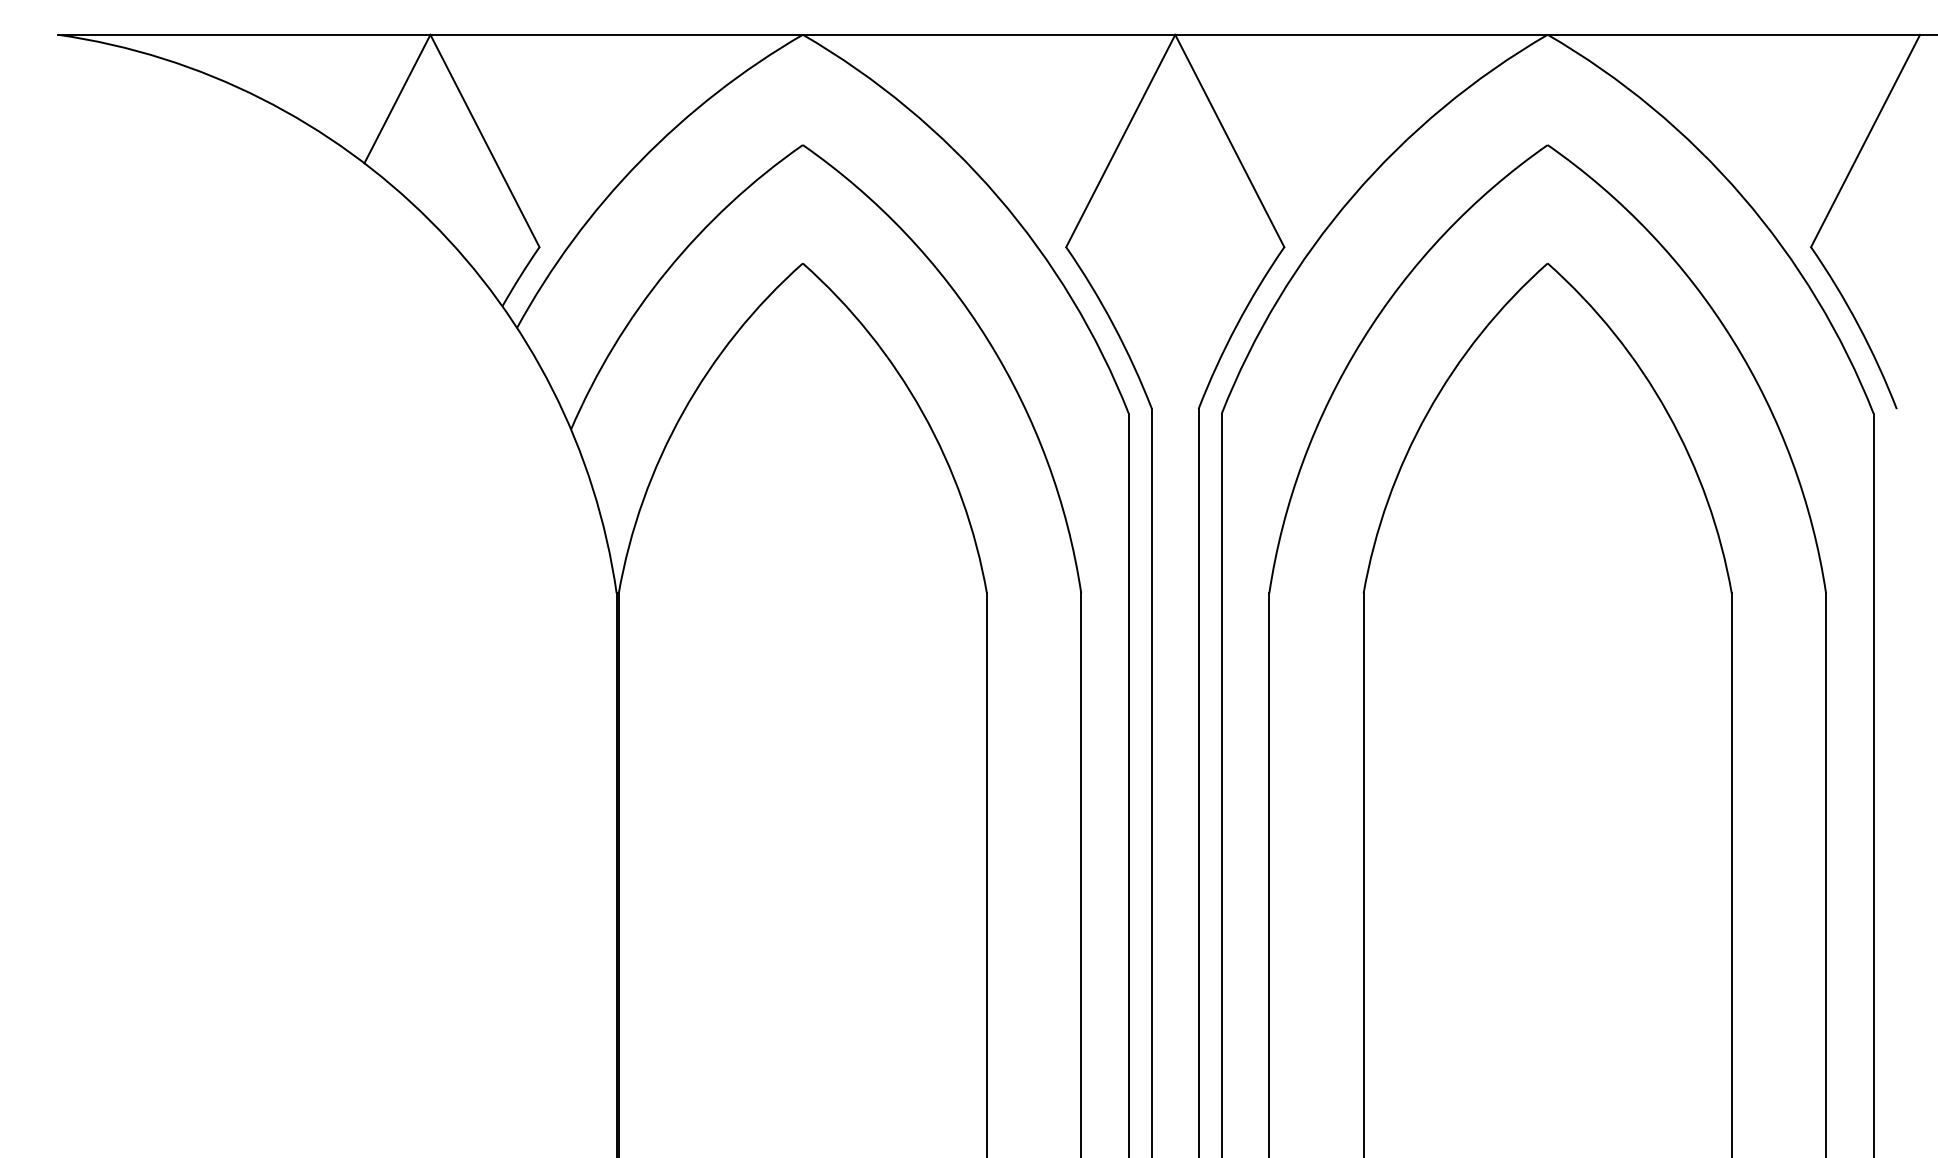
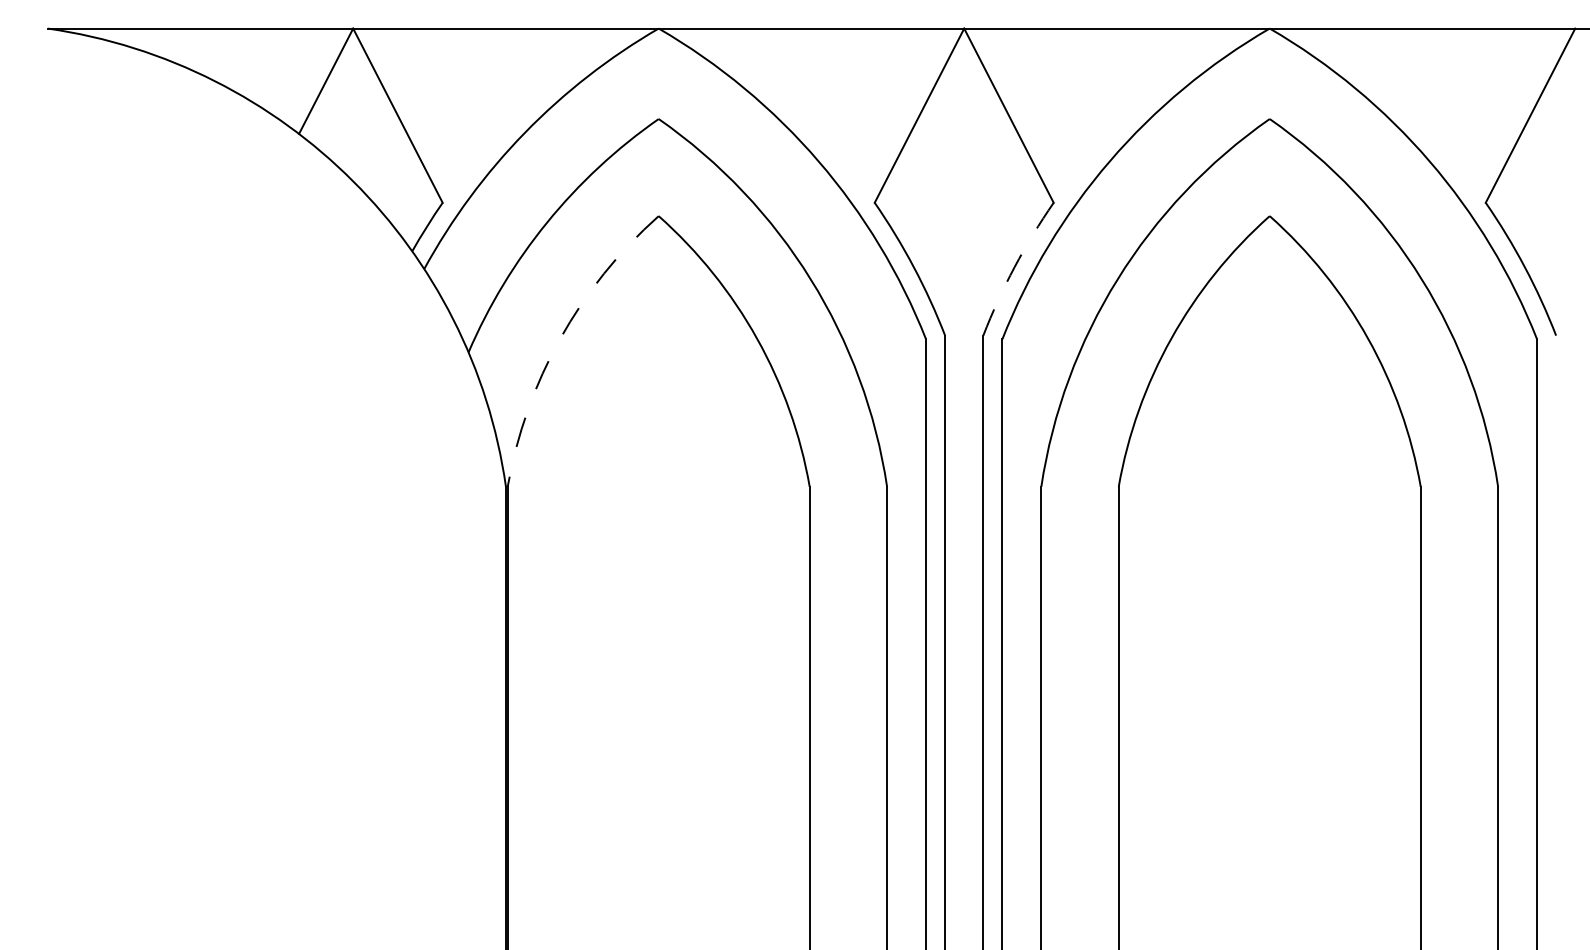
arc: (1236, 326) -> (1014, 267), solid -> dashed
arc: (683, 412) -> (560, 338), solid -> dashed

